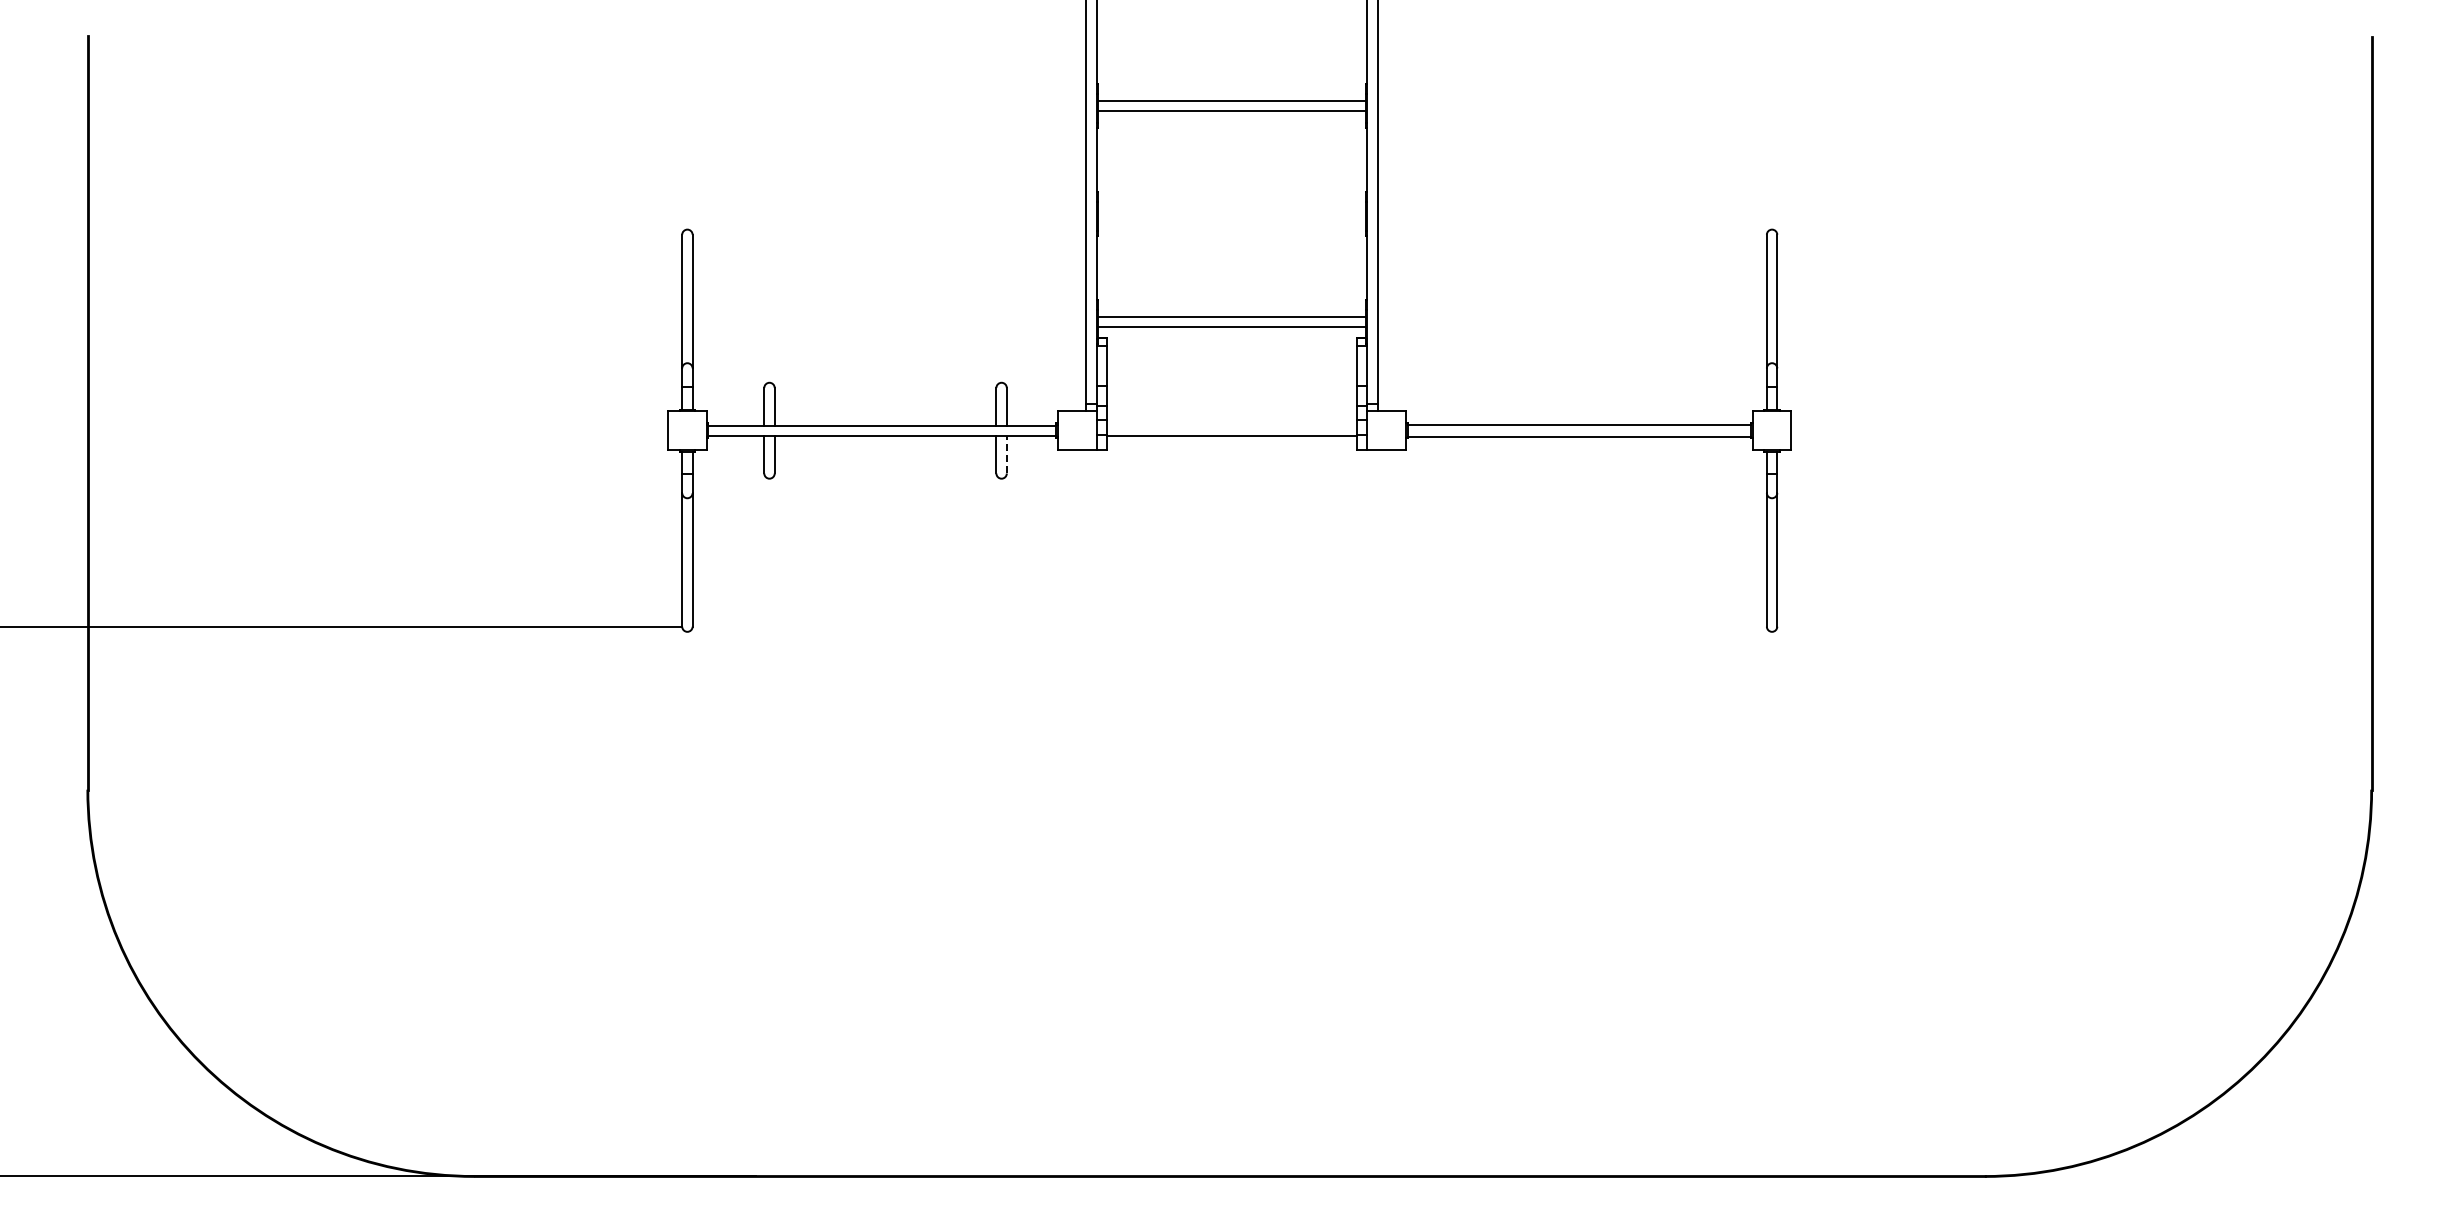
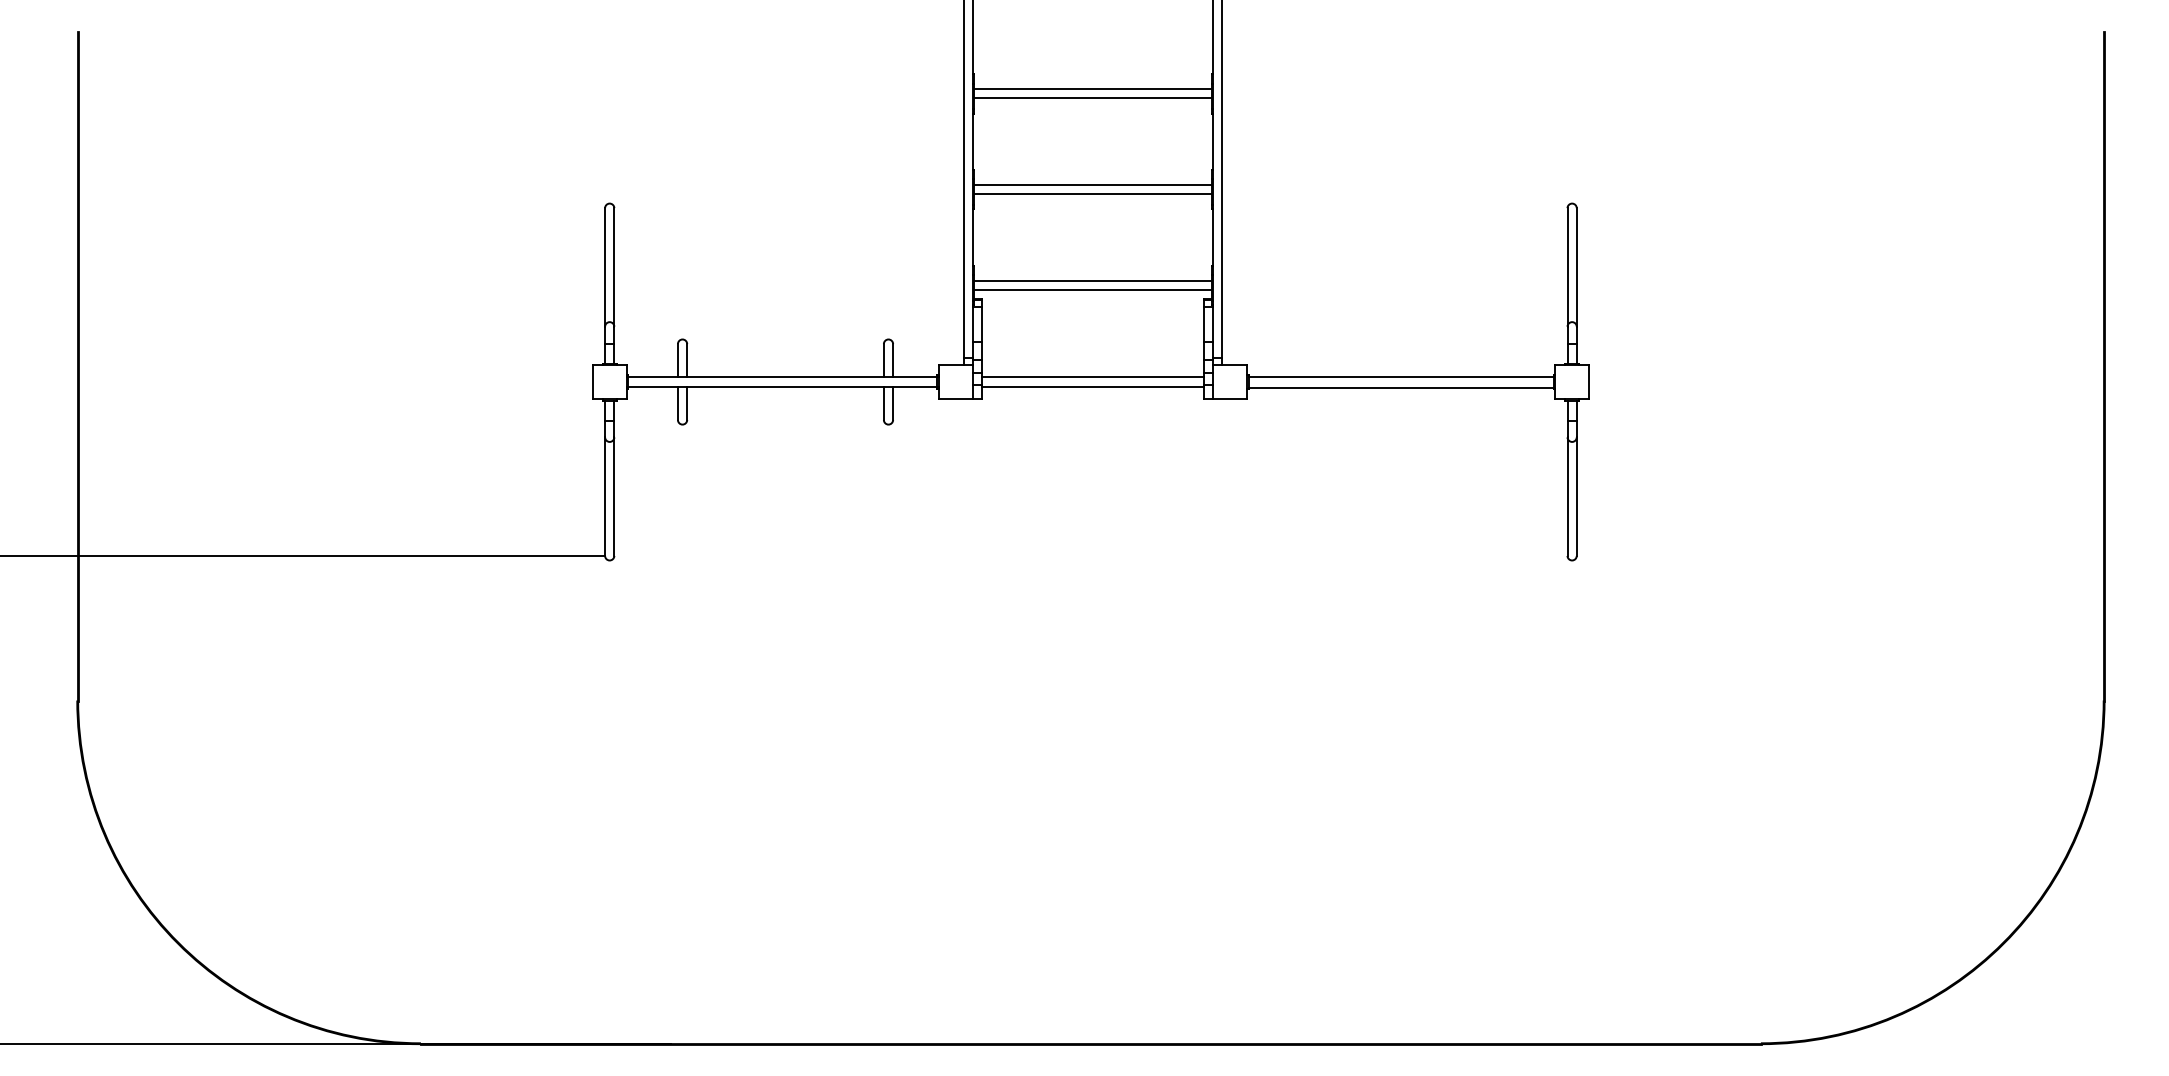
line: (1231, 208) -> (1092, 184), added
line: (1231, 219) -> (1092, 194), added
line: (1232, 425) -> (1093, 377), added
line: (1006, 454) -> (892, 403), dashed -> solid

